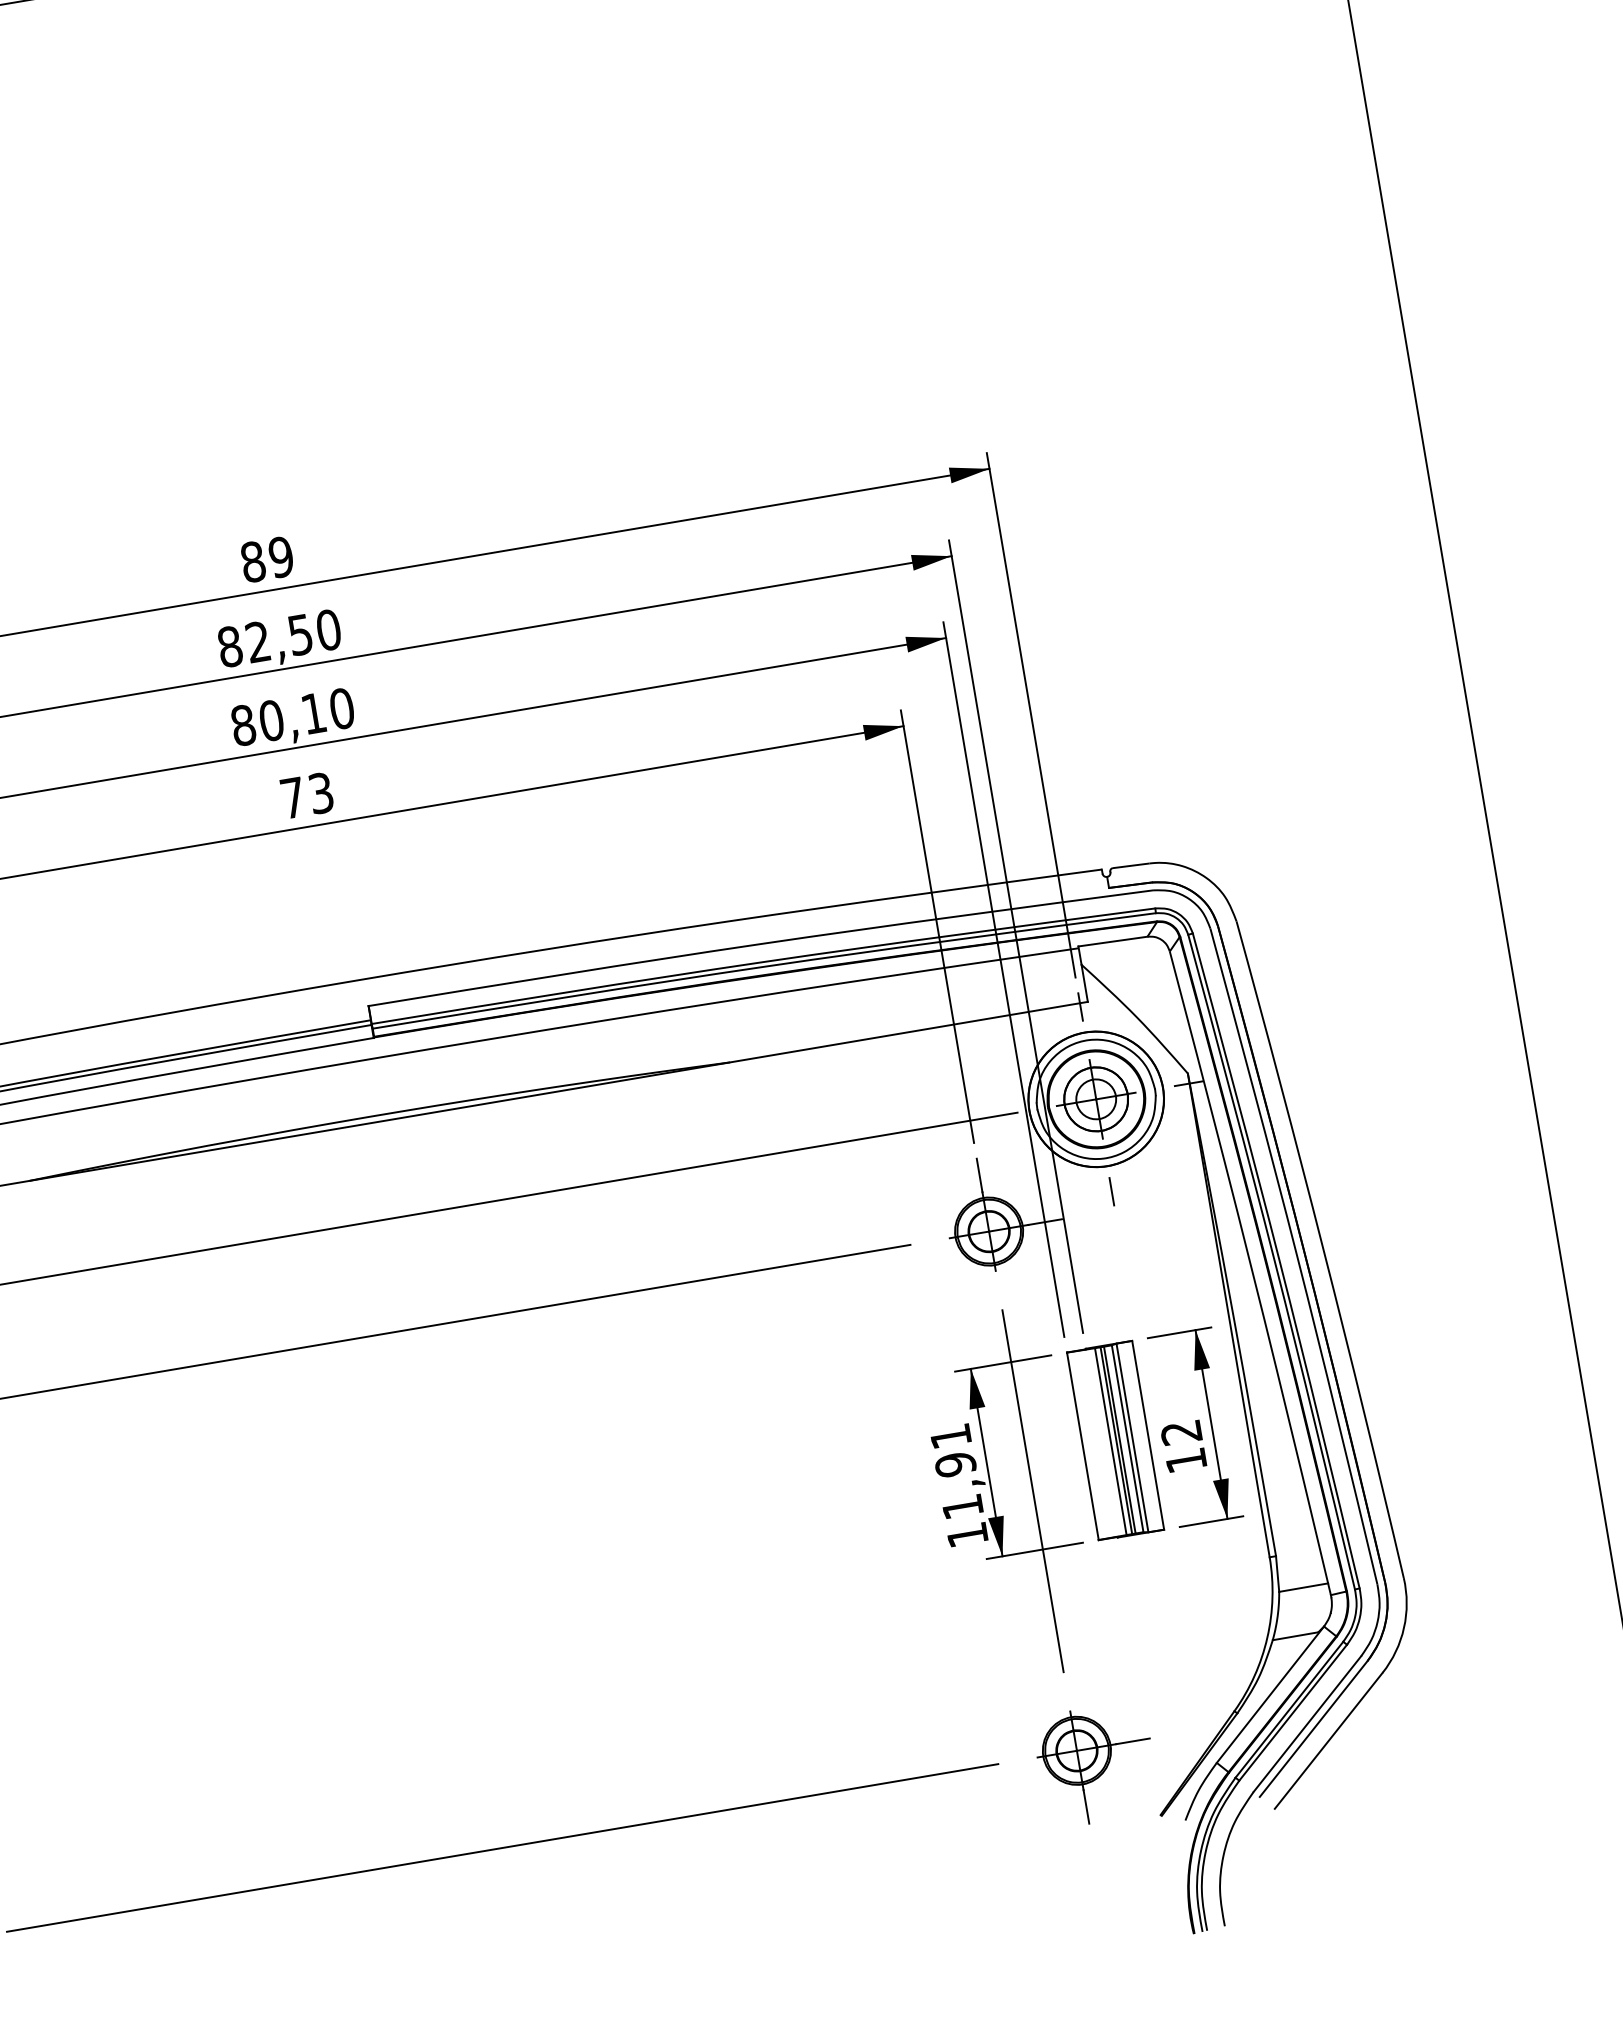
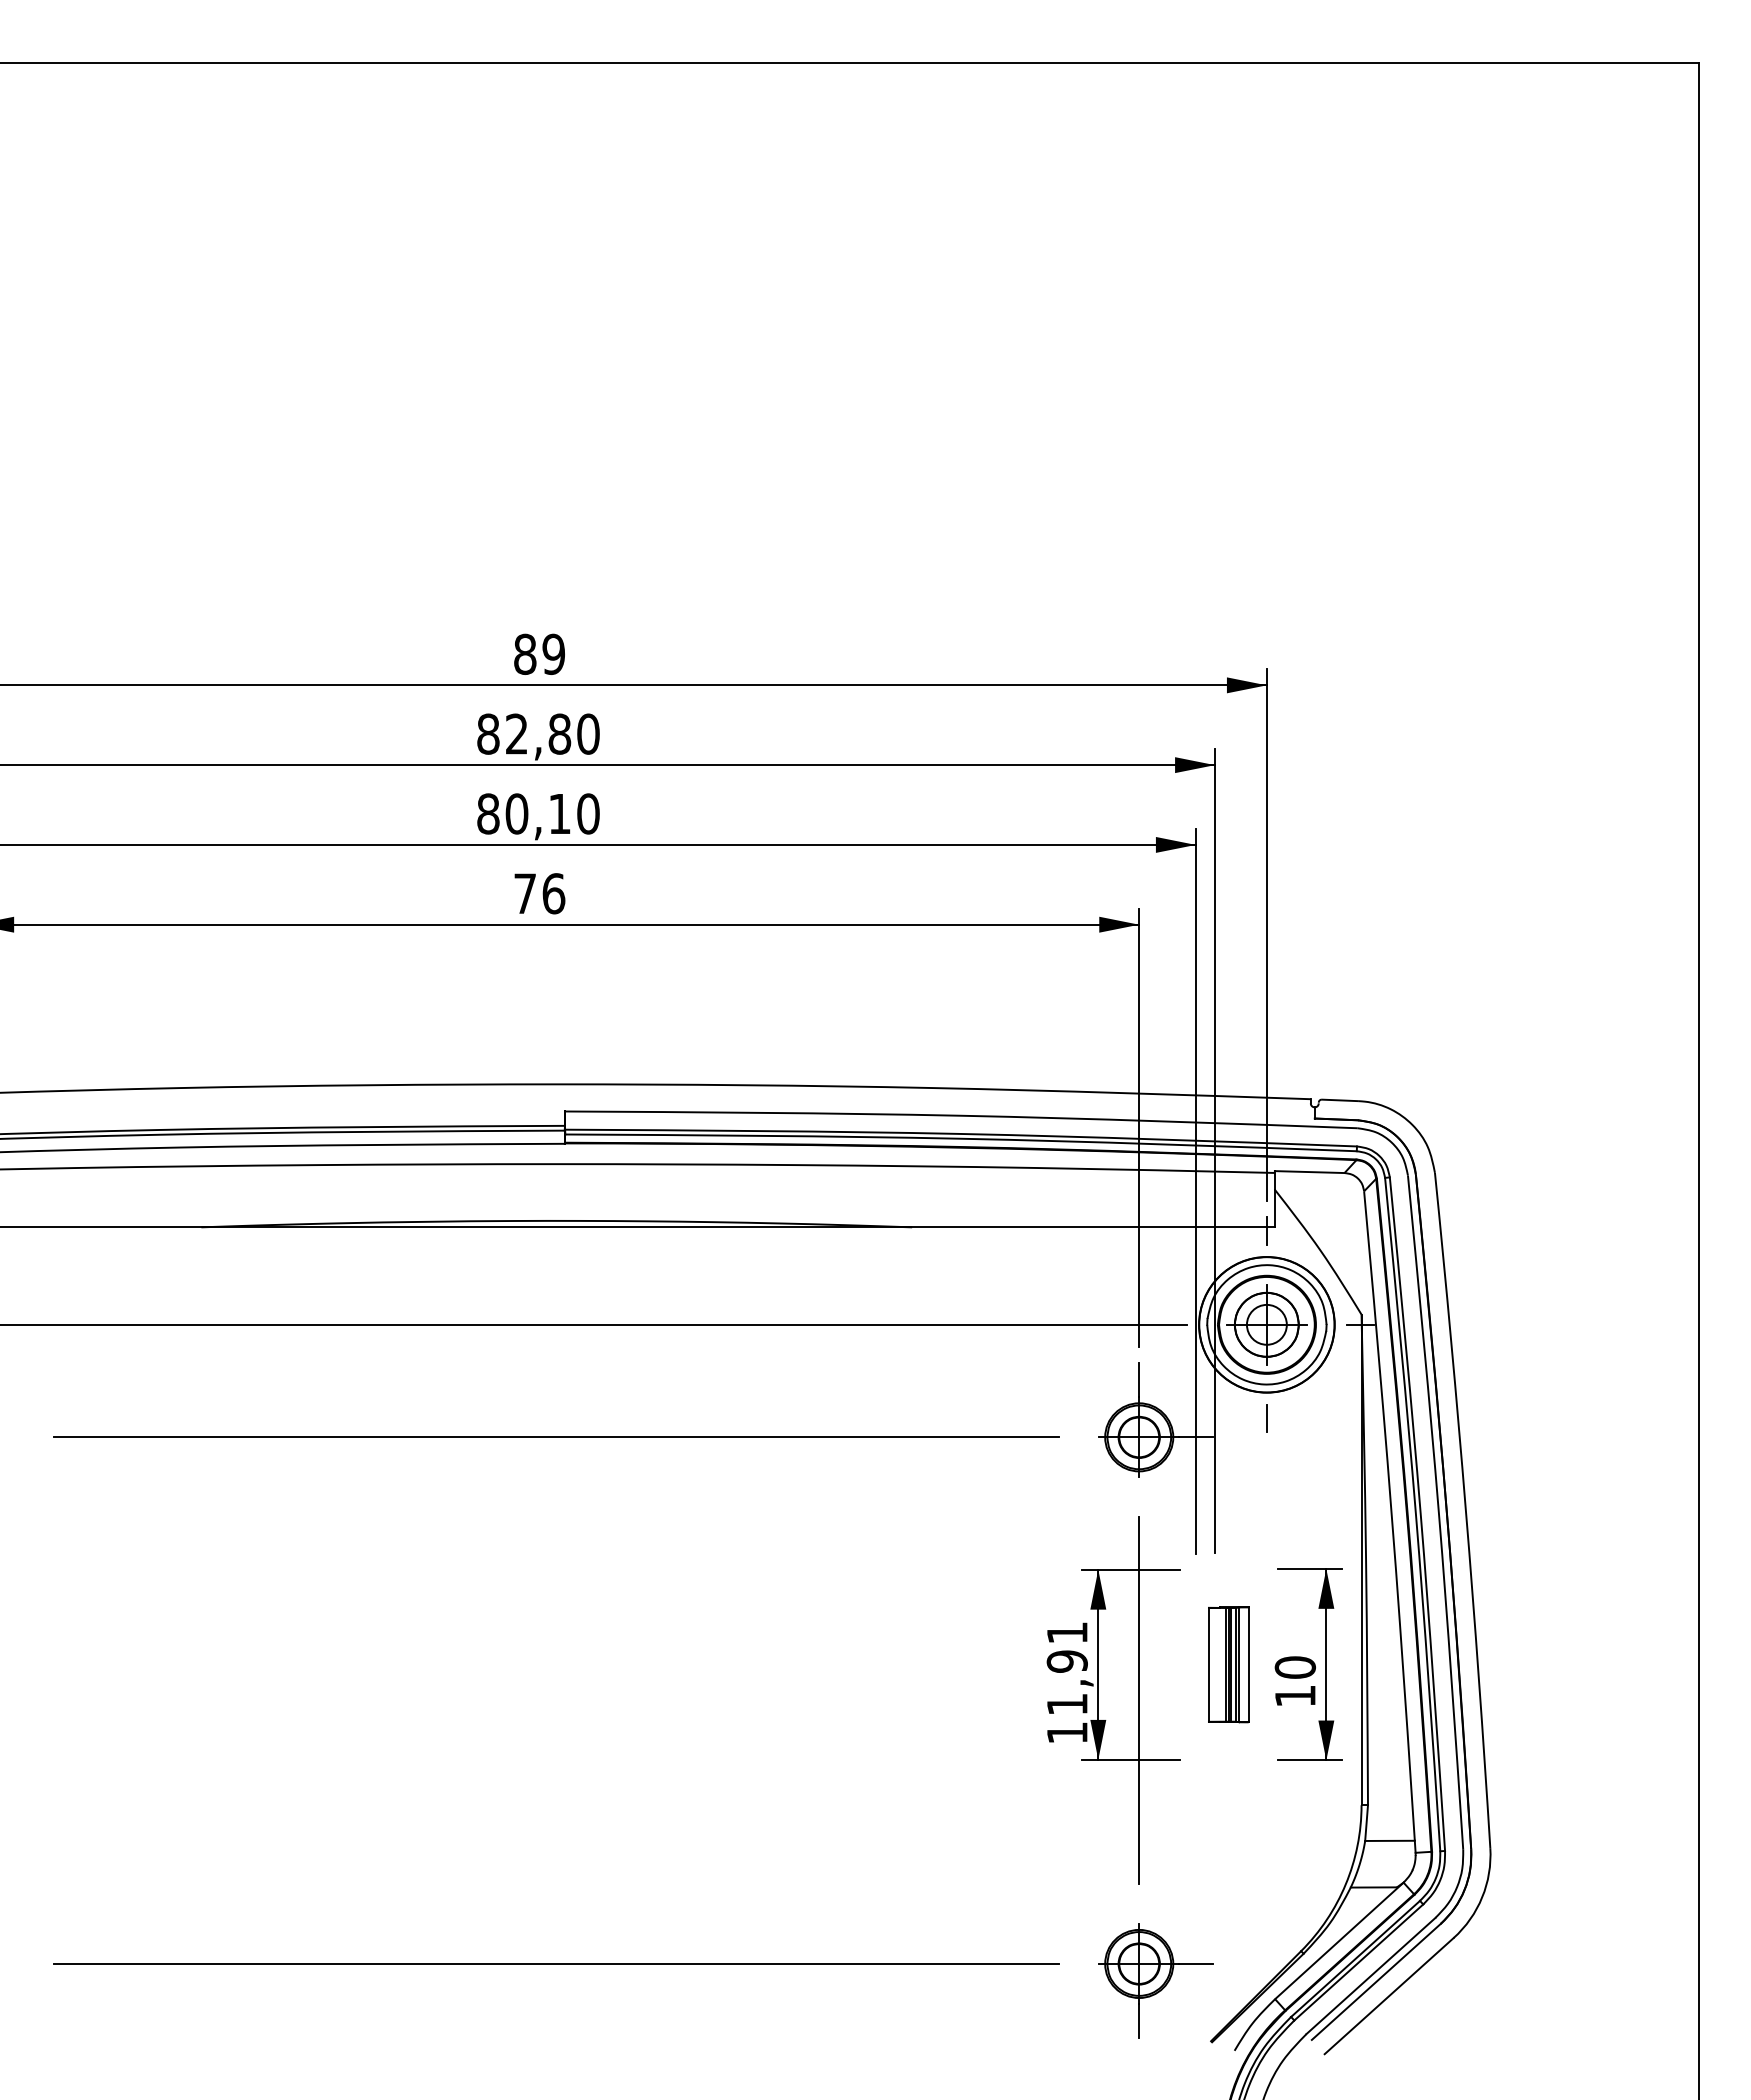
text: (300, 634) -> (559, 733), 82,50 -> 82,80
text: (320, 793) -> (553, 893), 73 -> 76
text: (1181, 1432) -> (1295, 1667), 12 -> 10
part: (1115, 1440) -> (1228, 1664), size x0.6

